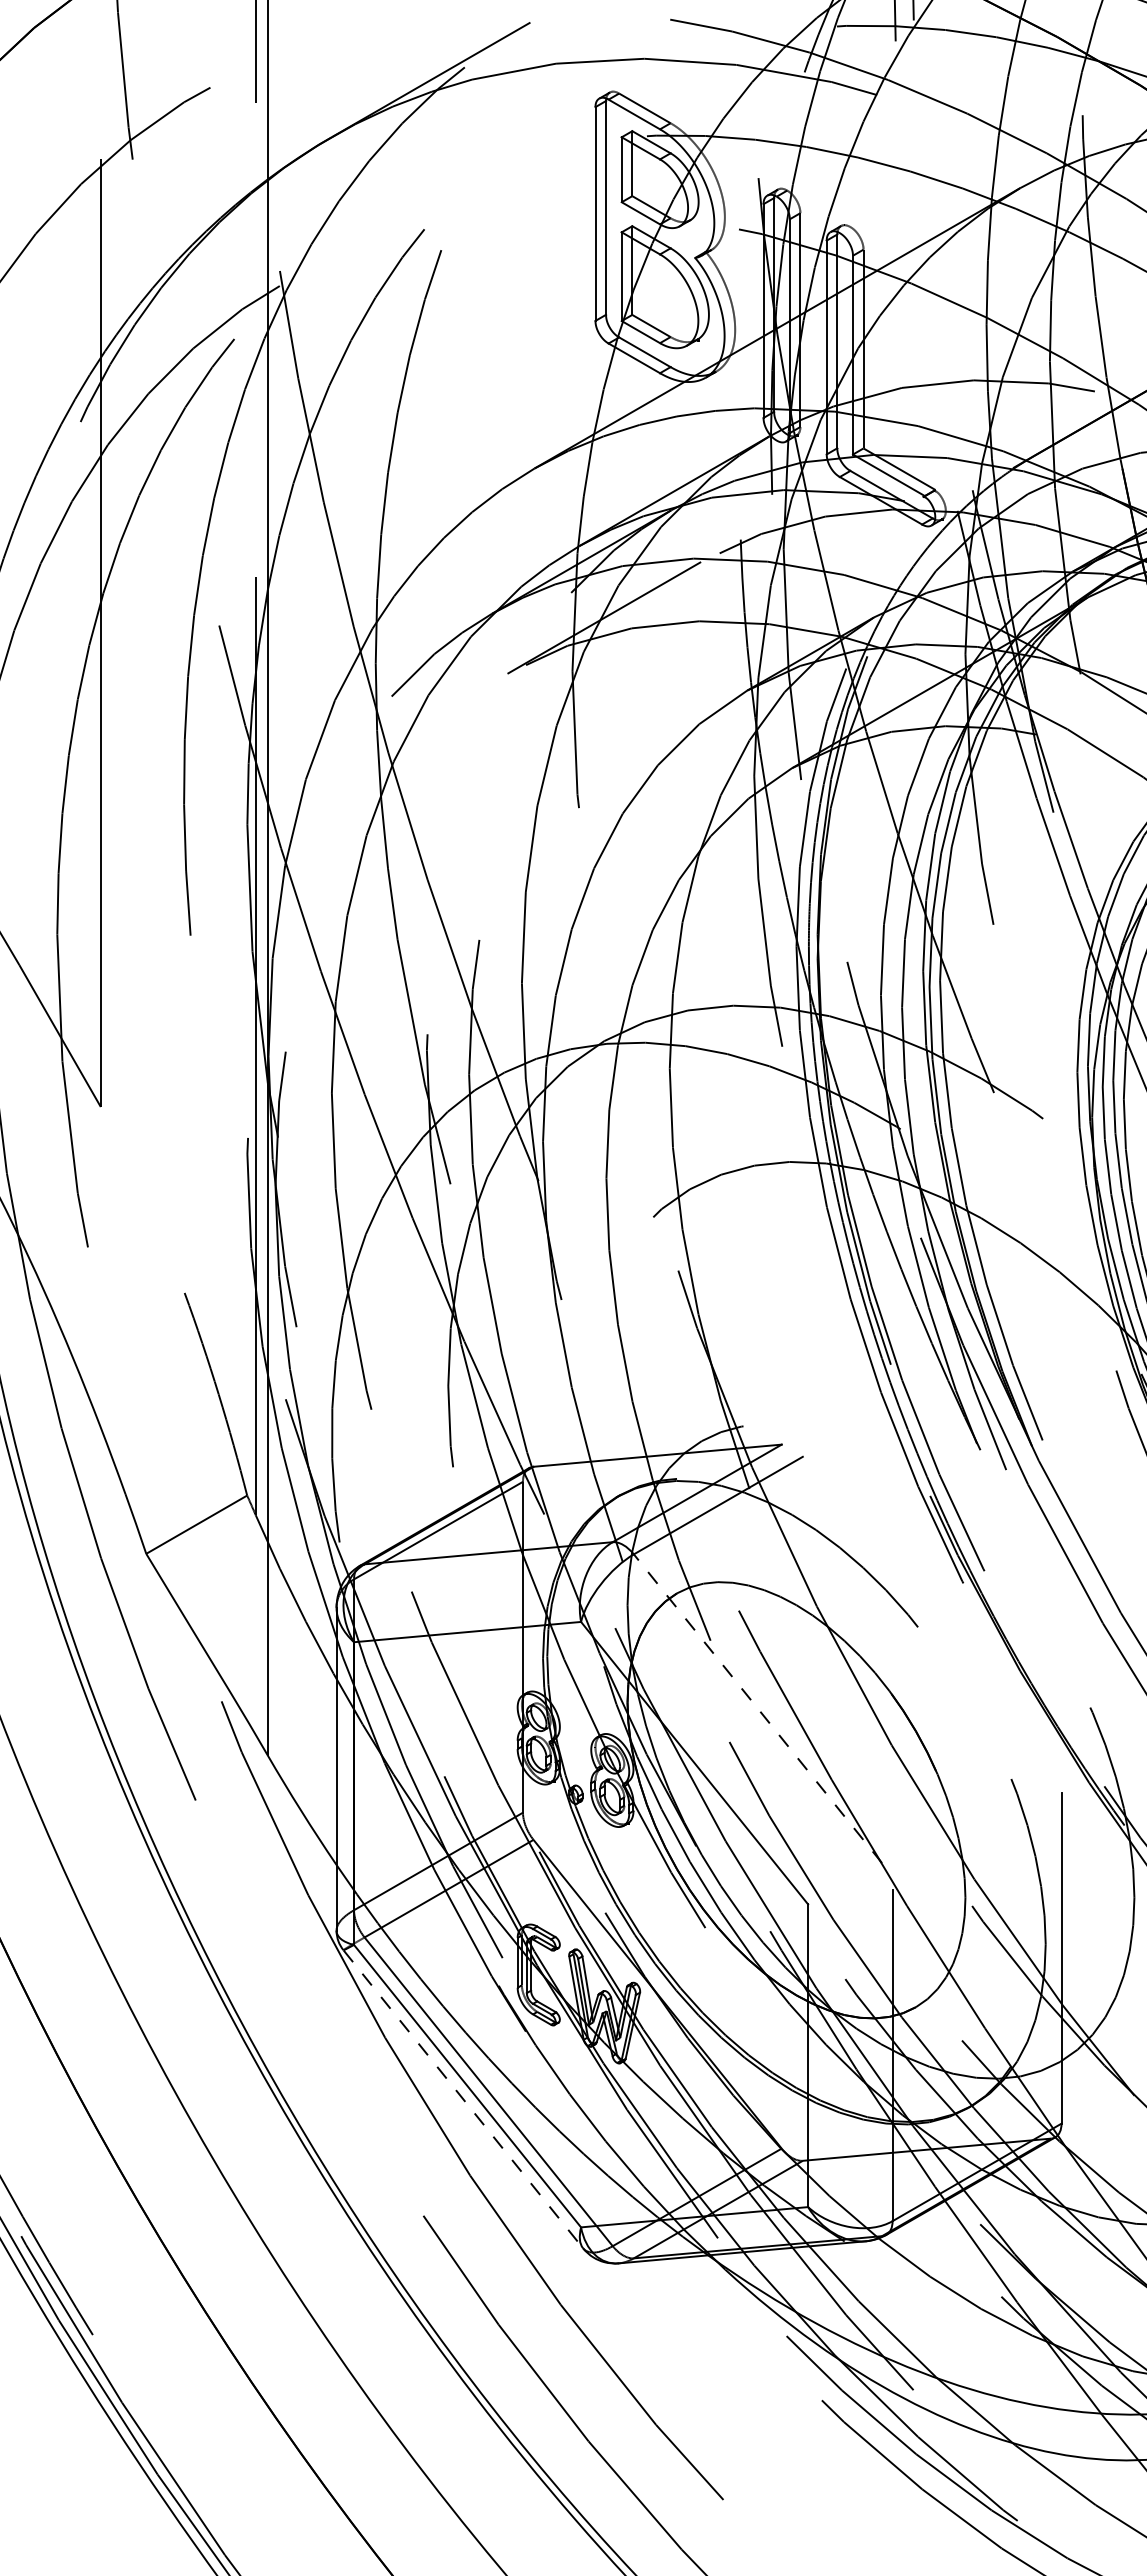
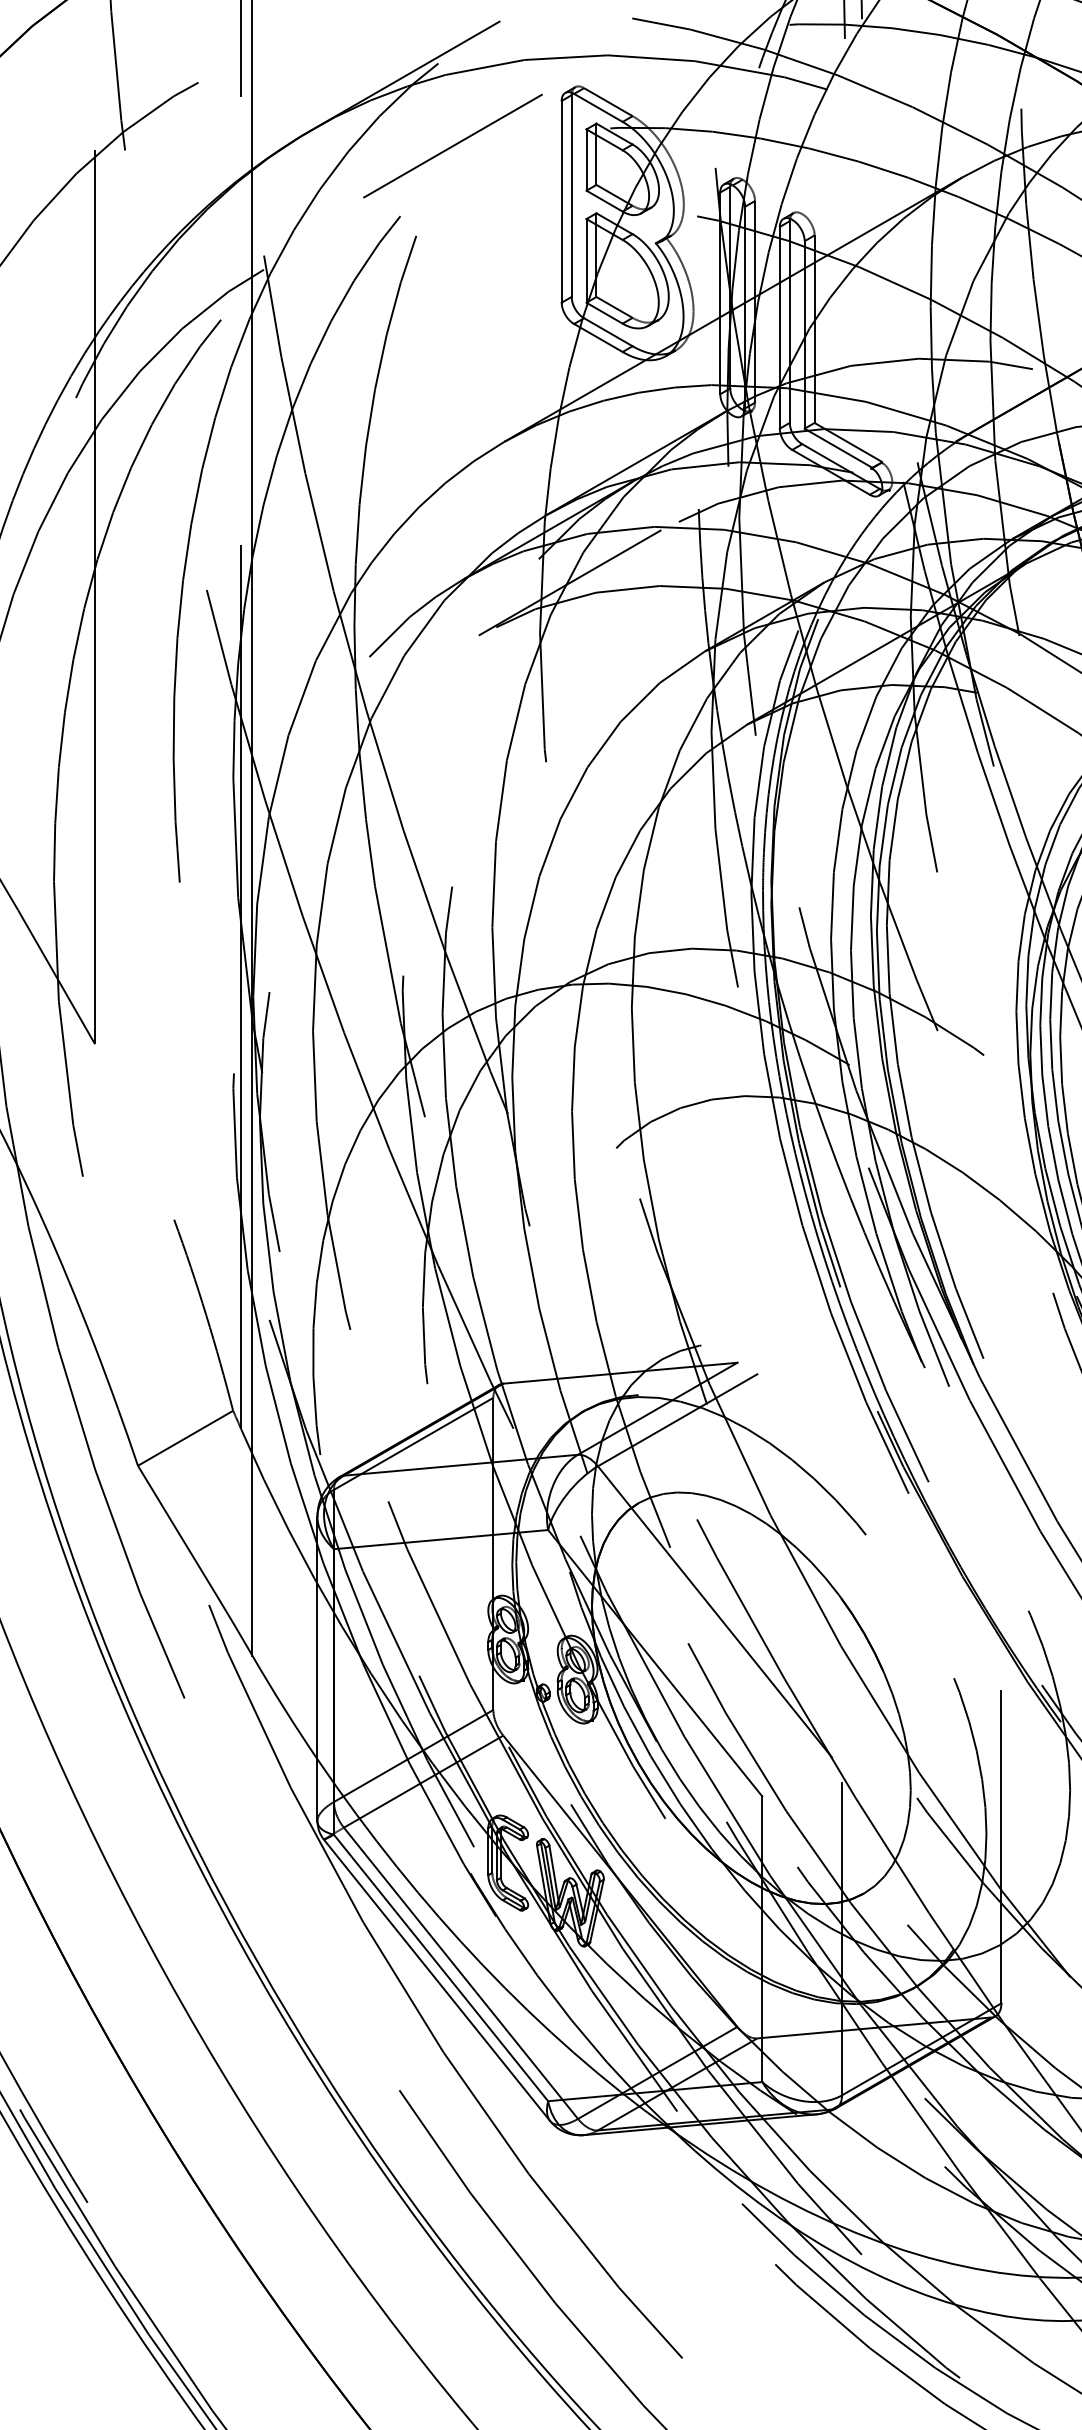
line: (480, 154) -> (453, 145), added
line: (757, 1708) -> (714, 1611), dashed -> solid
line: (463, 2099) -> (437, 1980), dashed -> solid

